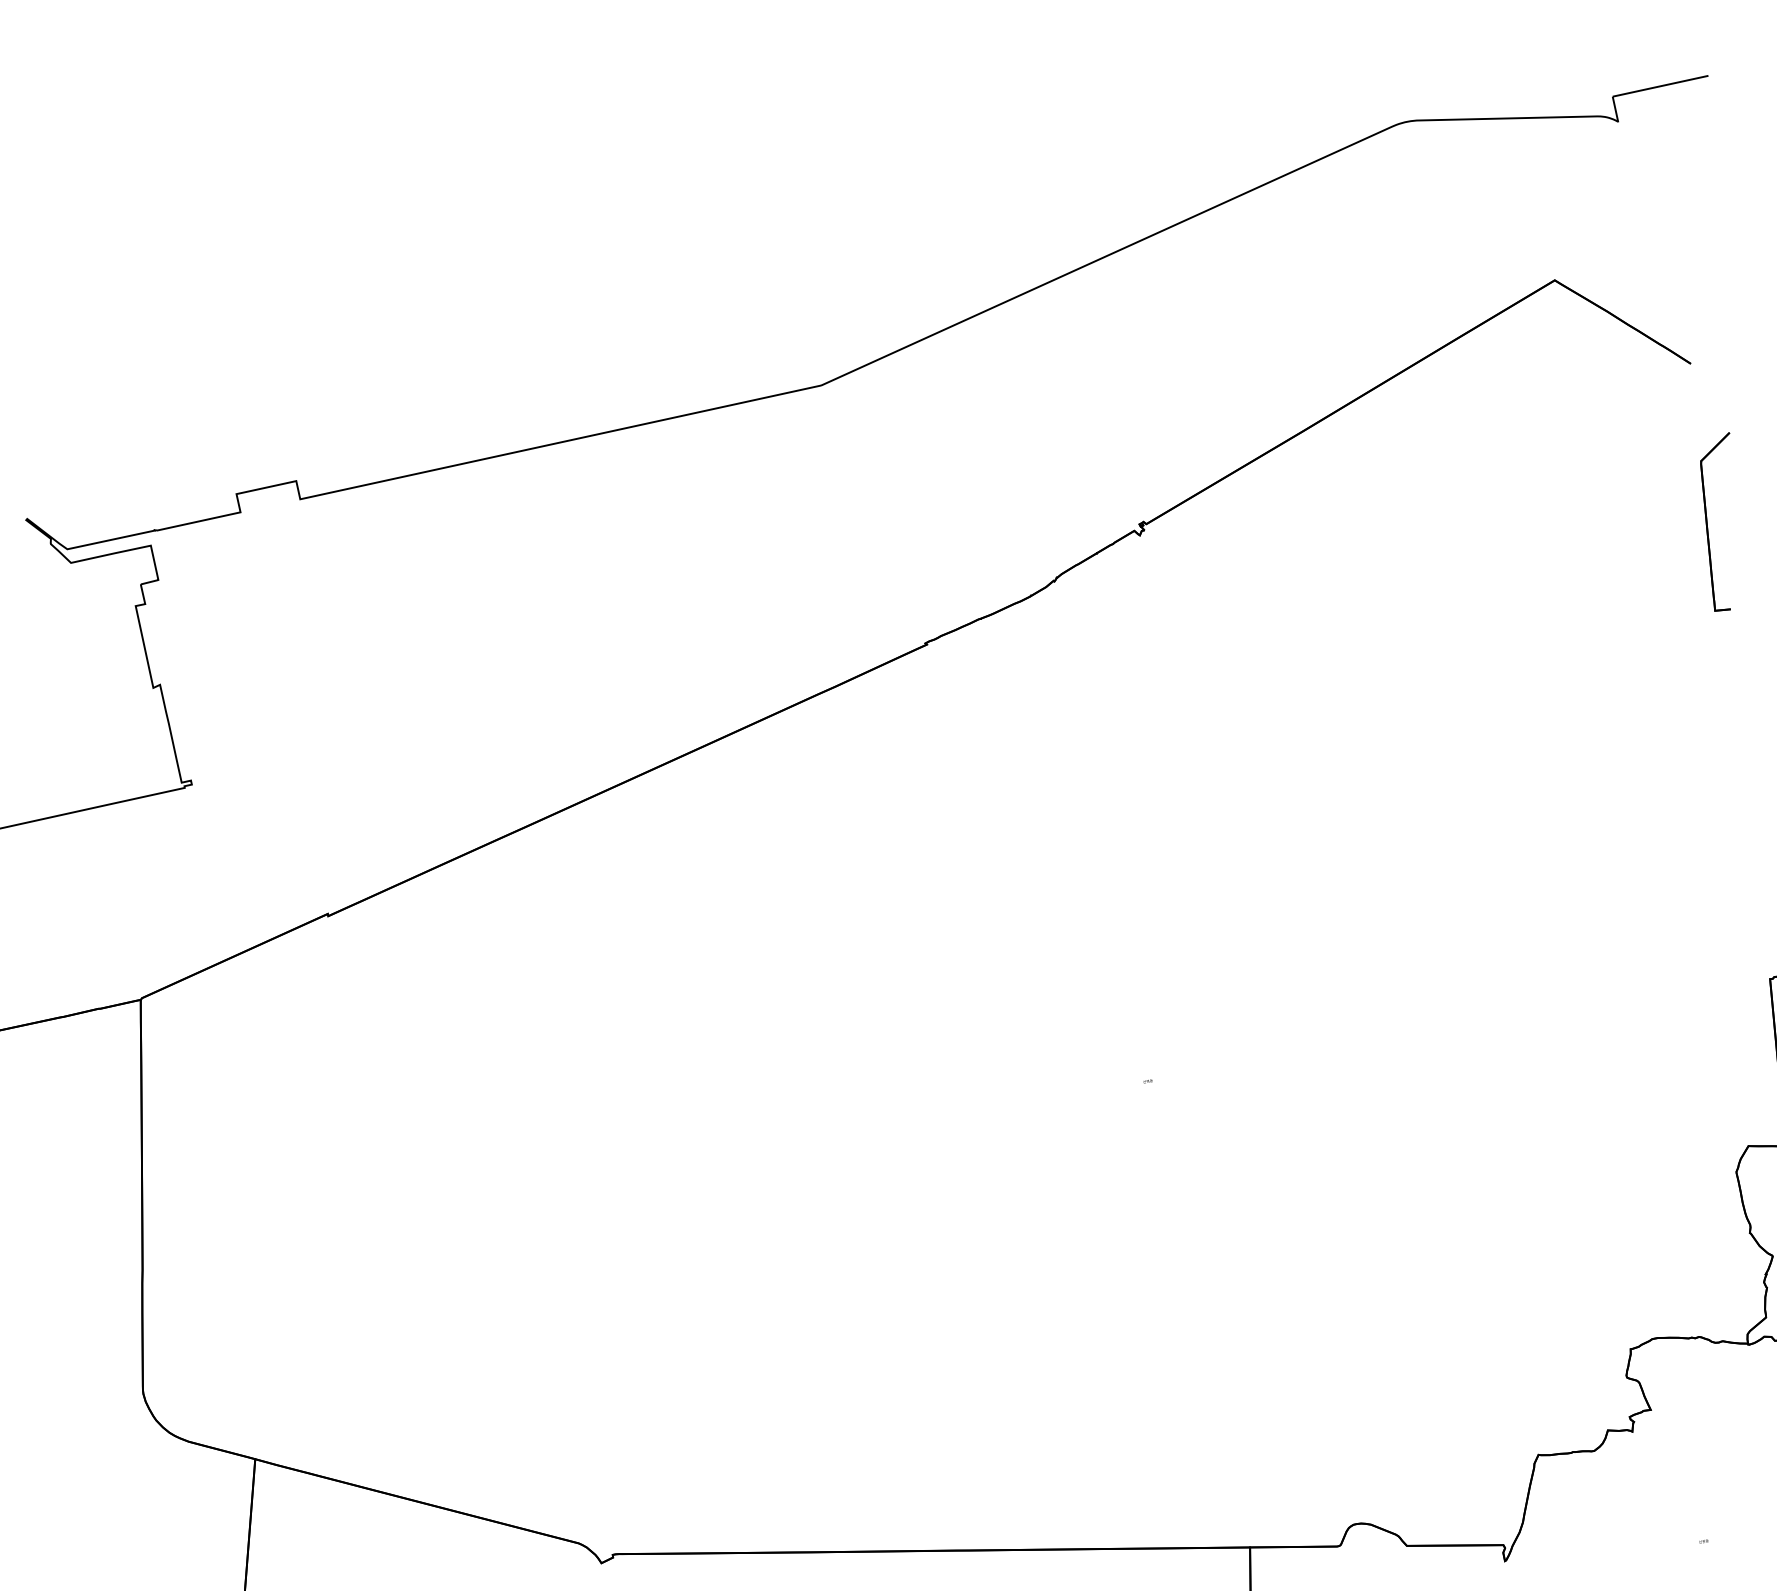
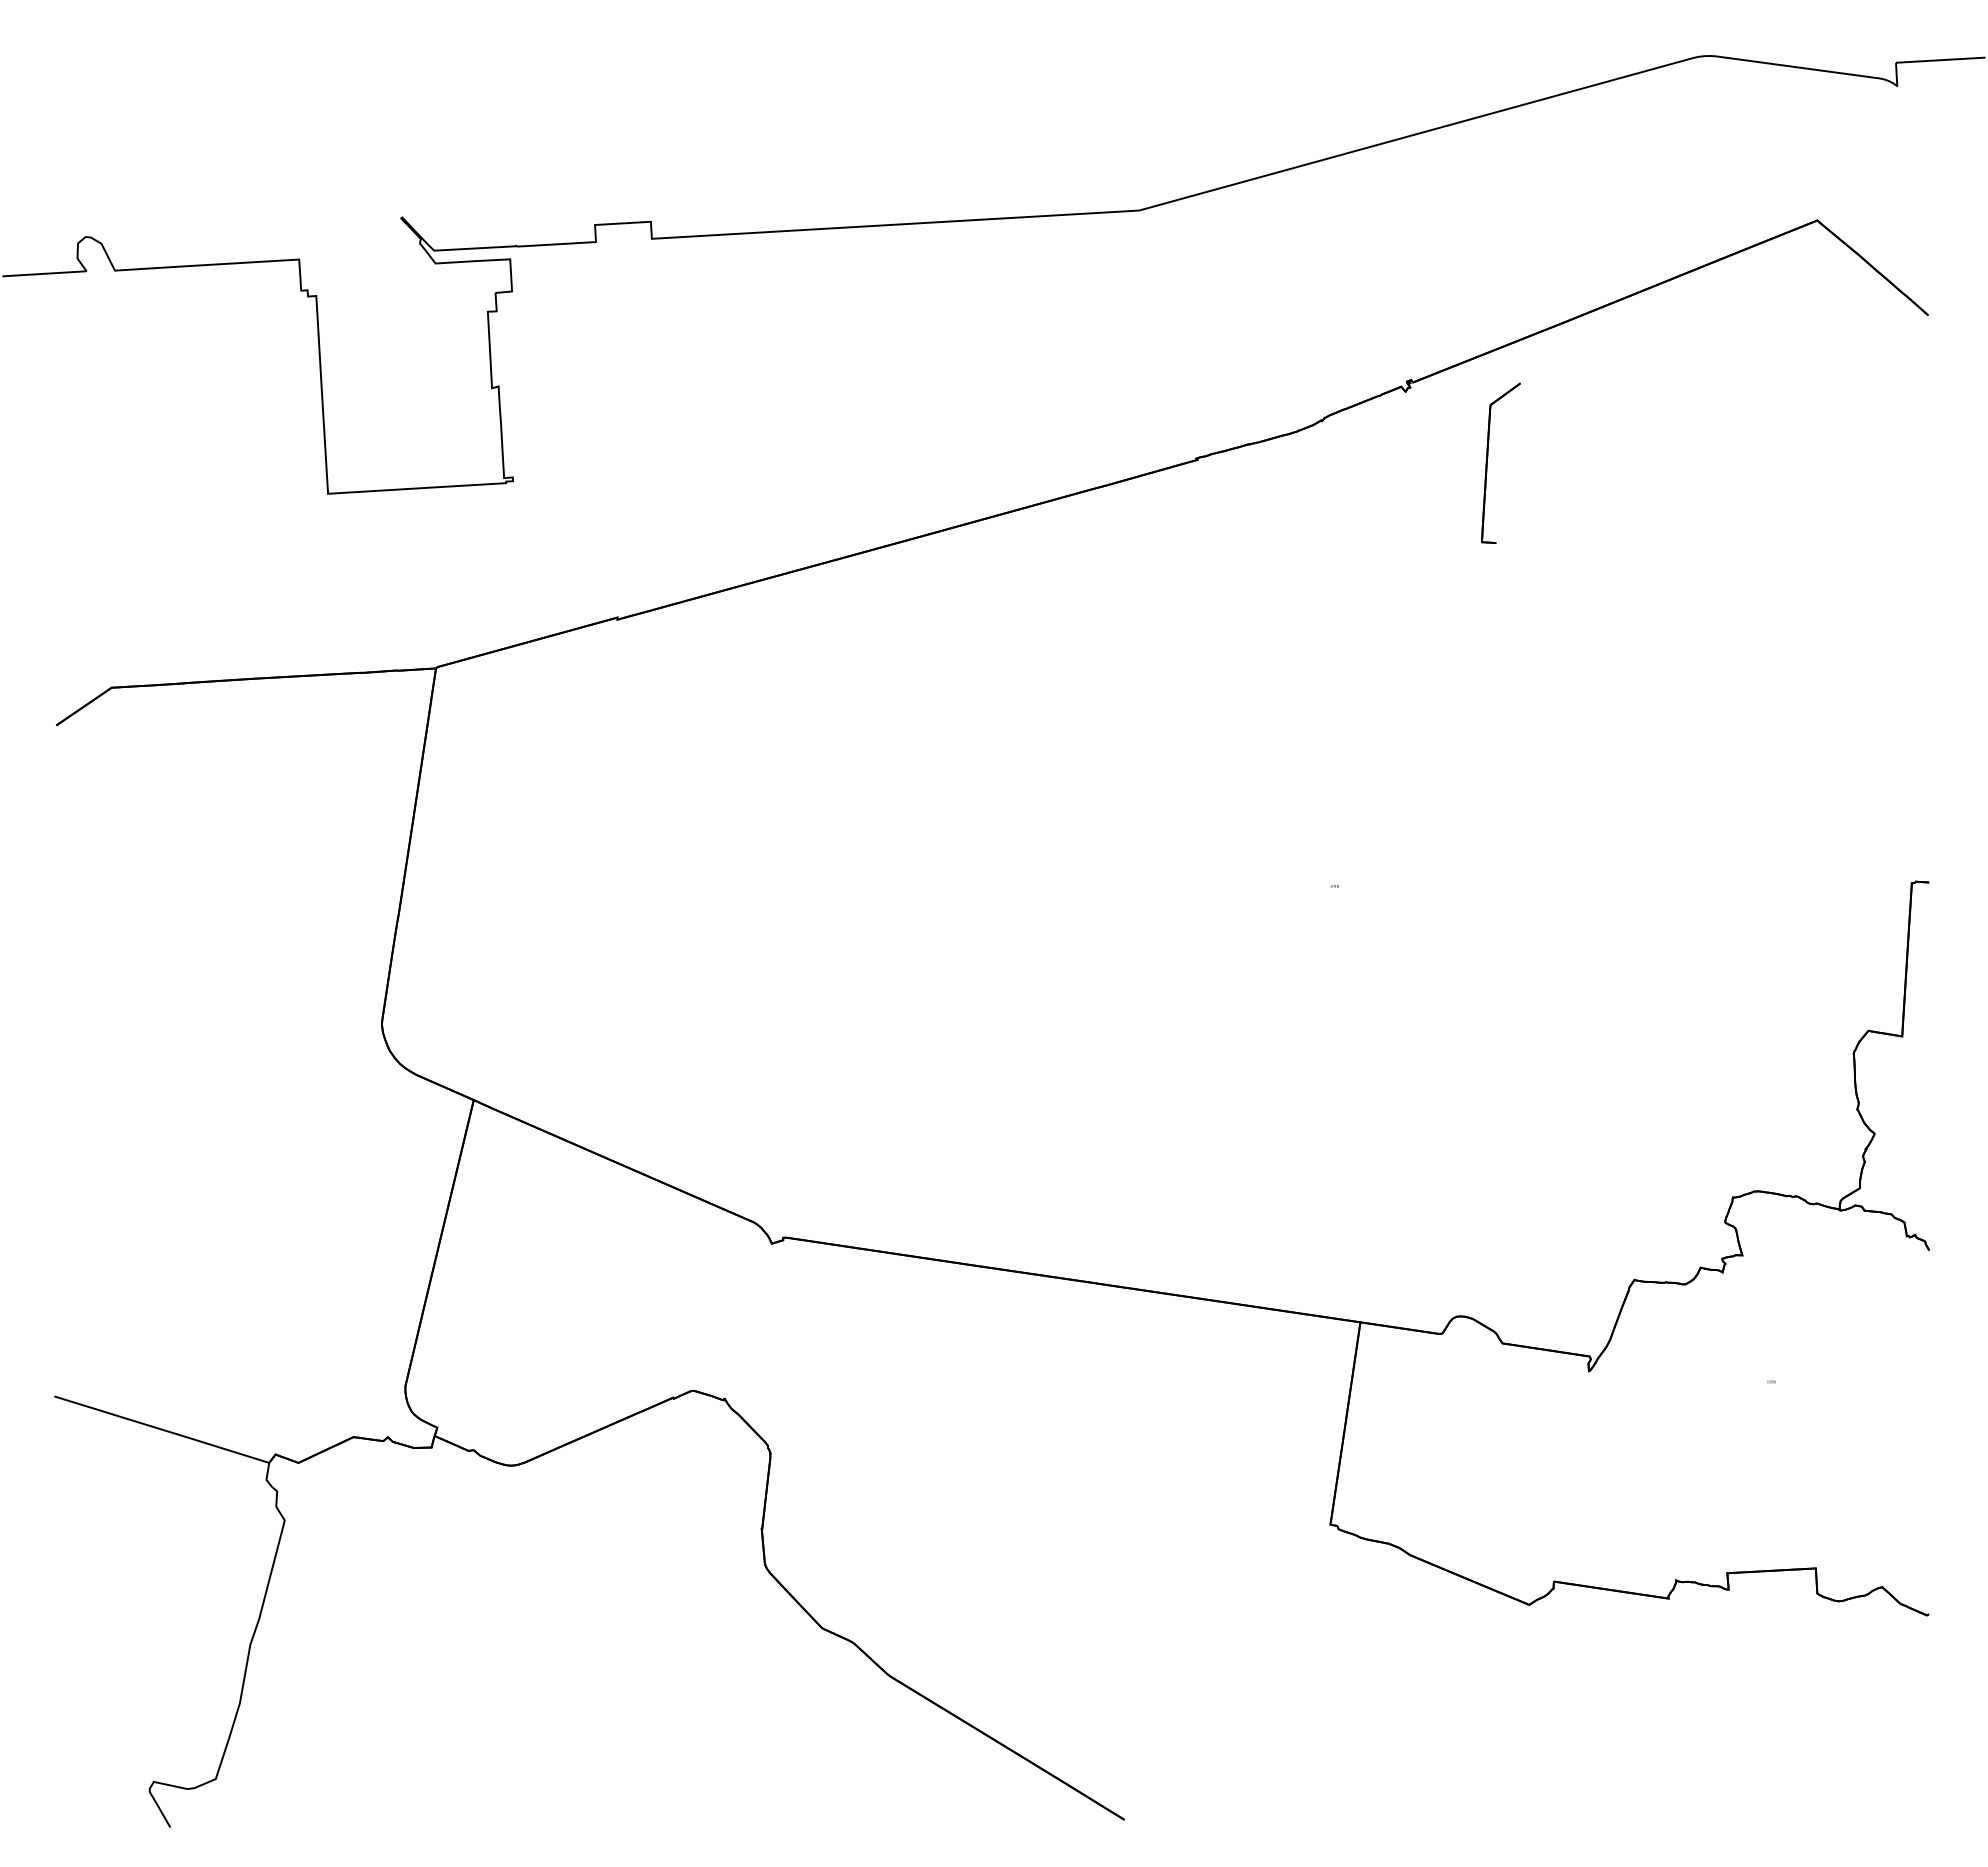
part: (1707, 518) -> (1488, 457), moved

